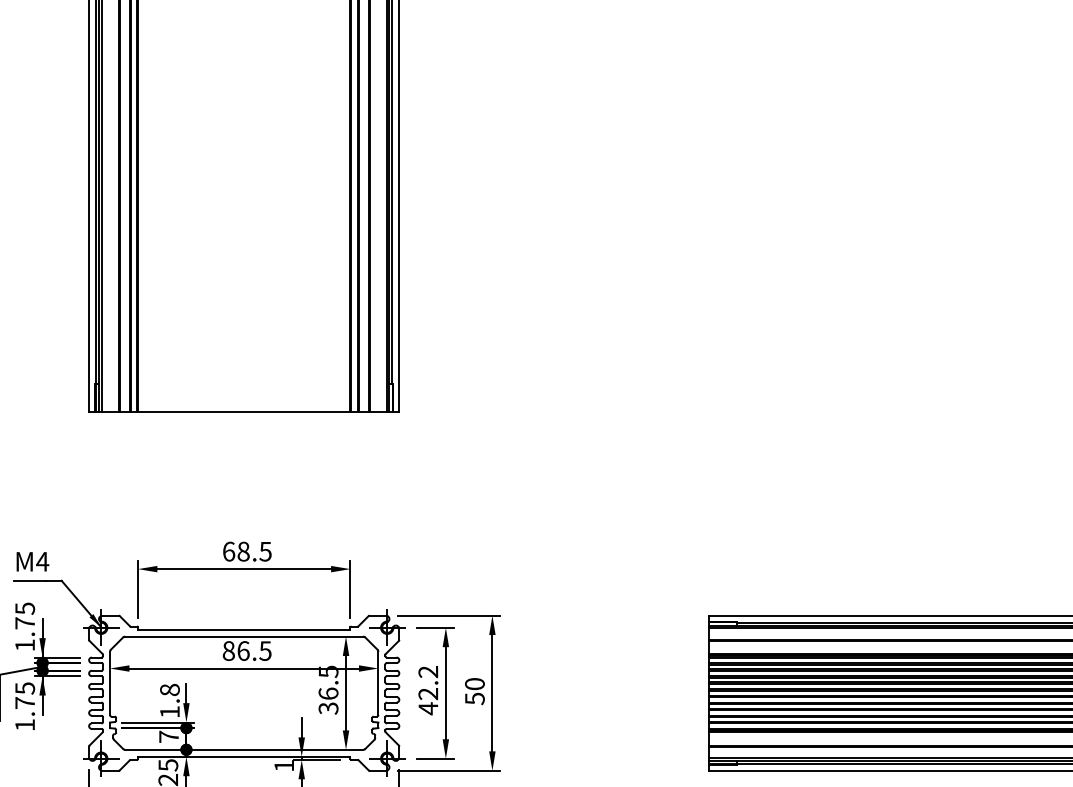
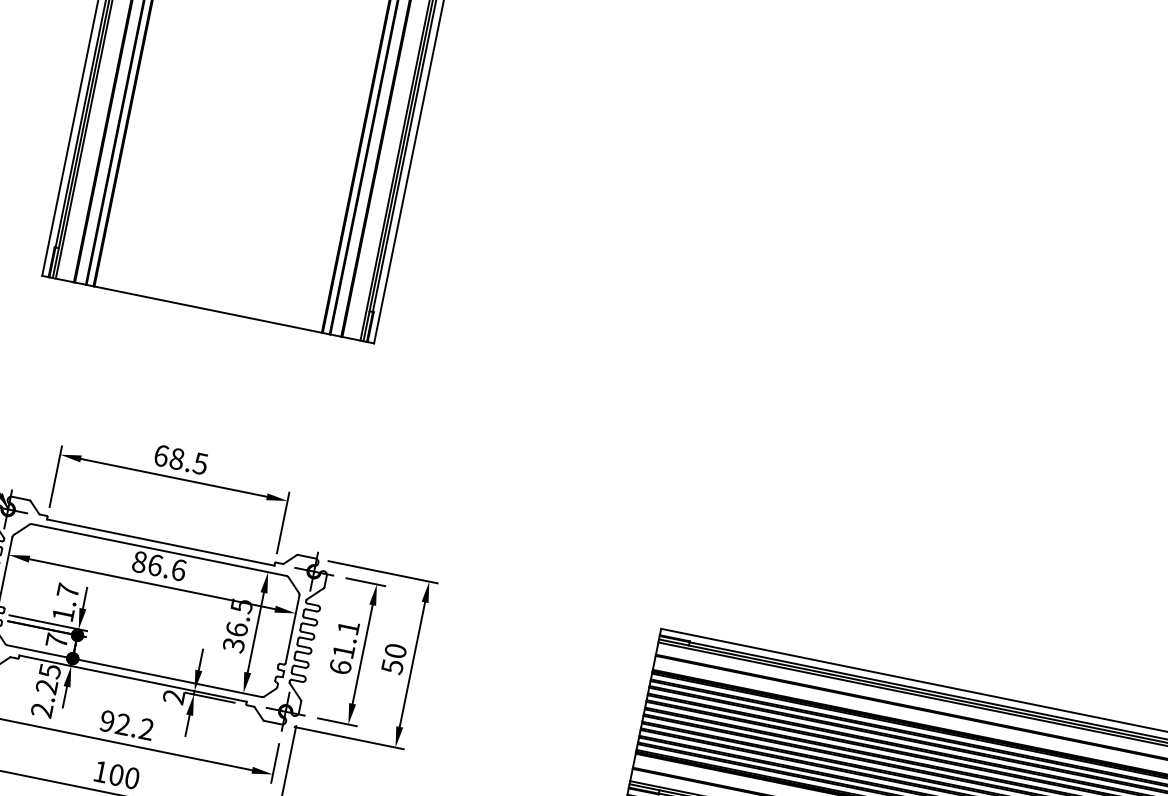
text: (265, 650) -> (178, 569), 86.5 -> 86.6
text: (169, 689) -> (67, 590), 1.8 -> 1.7
text: (428, 690) -> (344, 647), 42.2 -> 61.1
text: (283, 765) -> (173, 696), 1 -> 2

